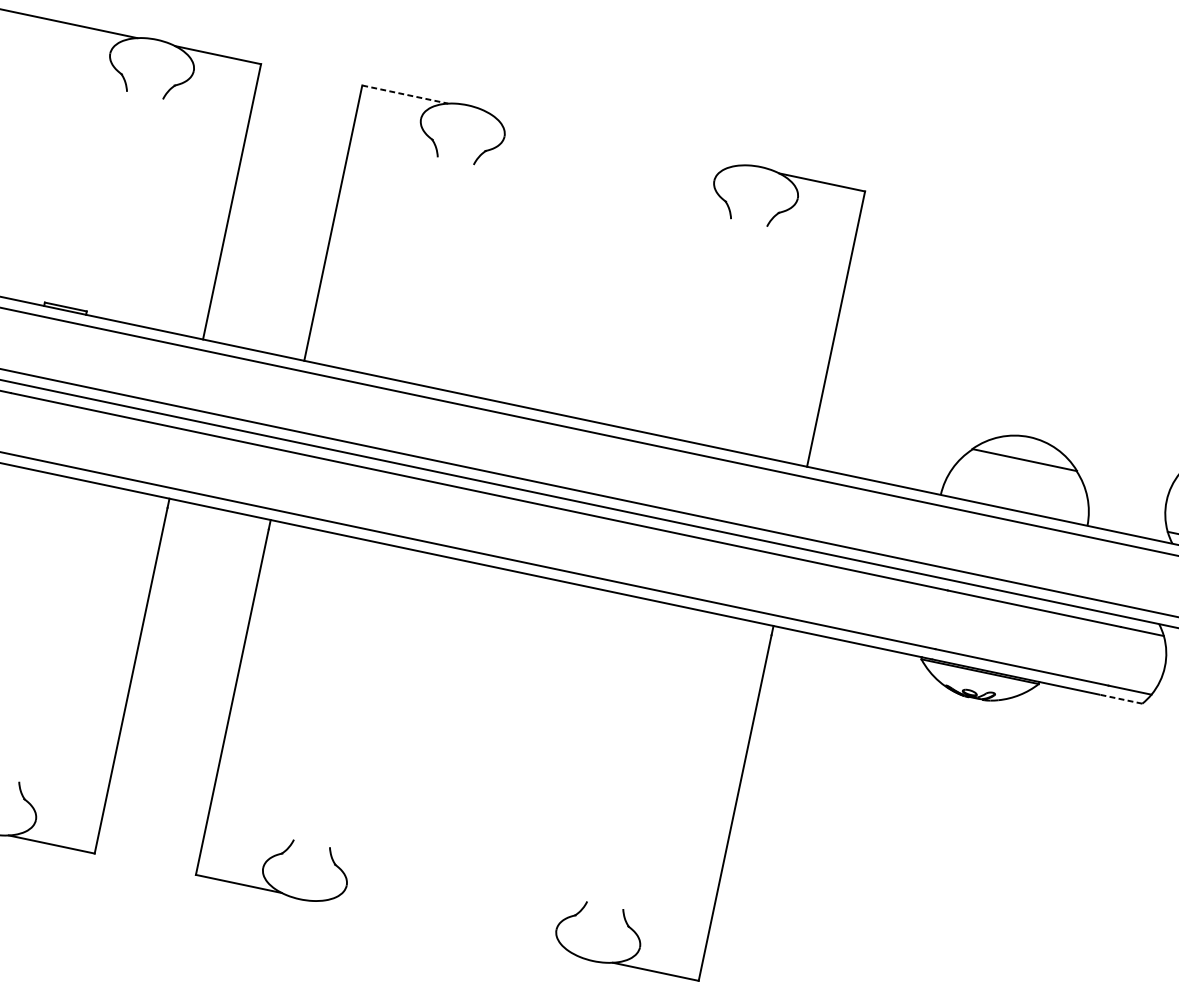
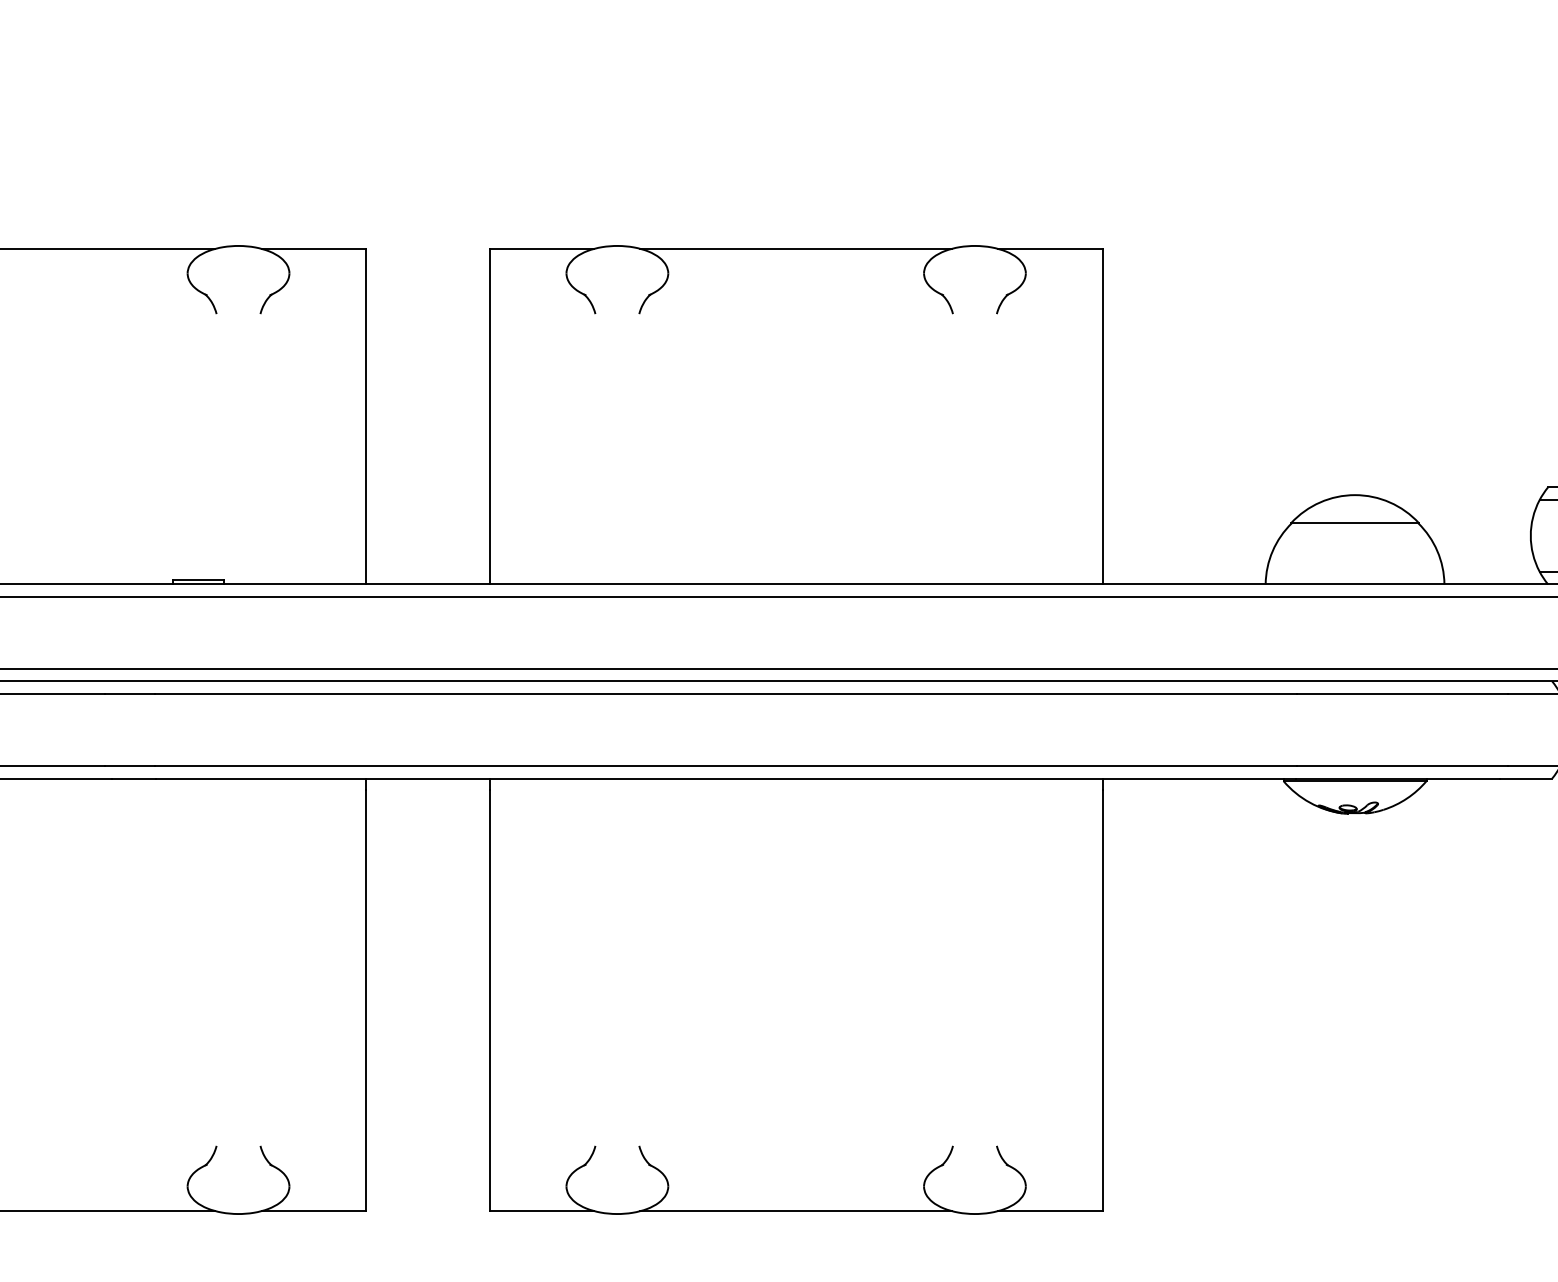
line: (405, 94) -> (542, 248), dashed -> solid
line: (613, 138) -> (795, 248), added
line: (1120, 699) -> (1525, 778), dashed -> solid
line: (446, 928) -> (795, 1211), added

